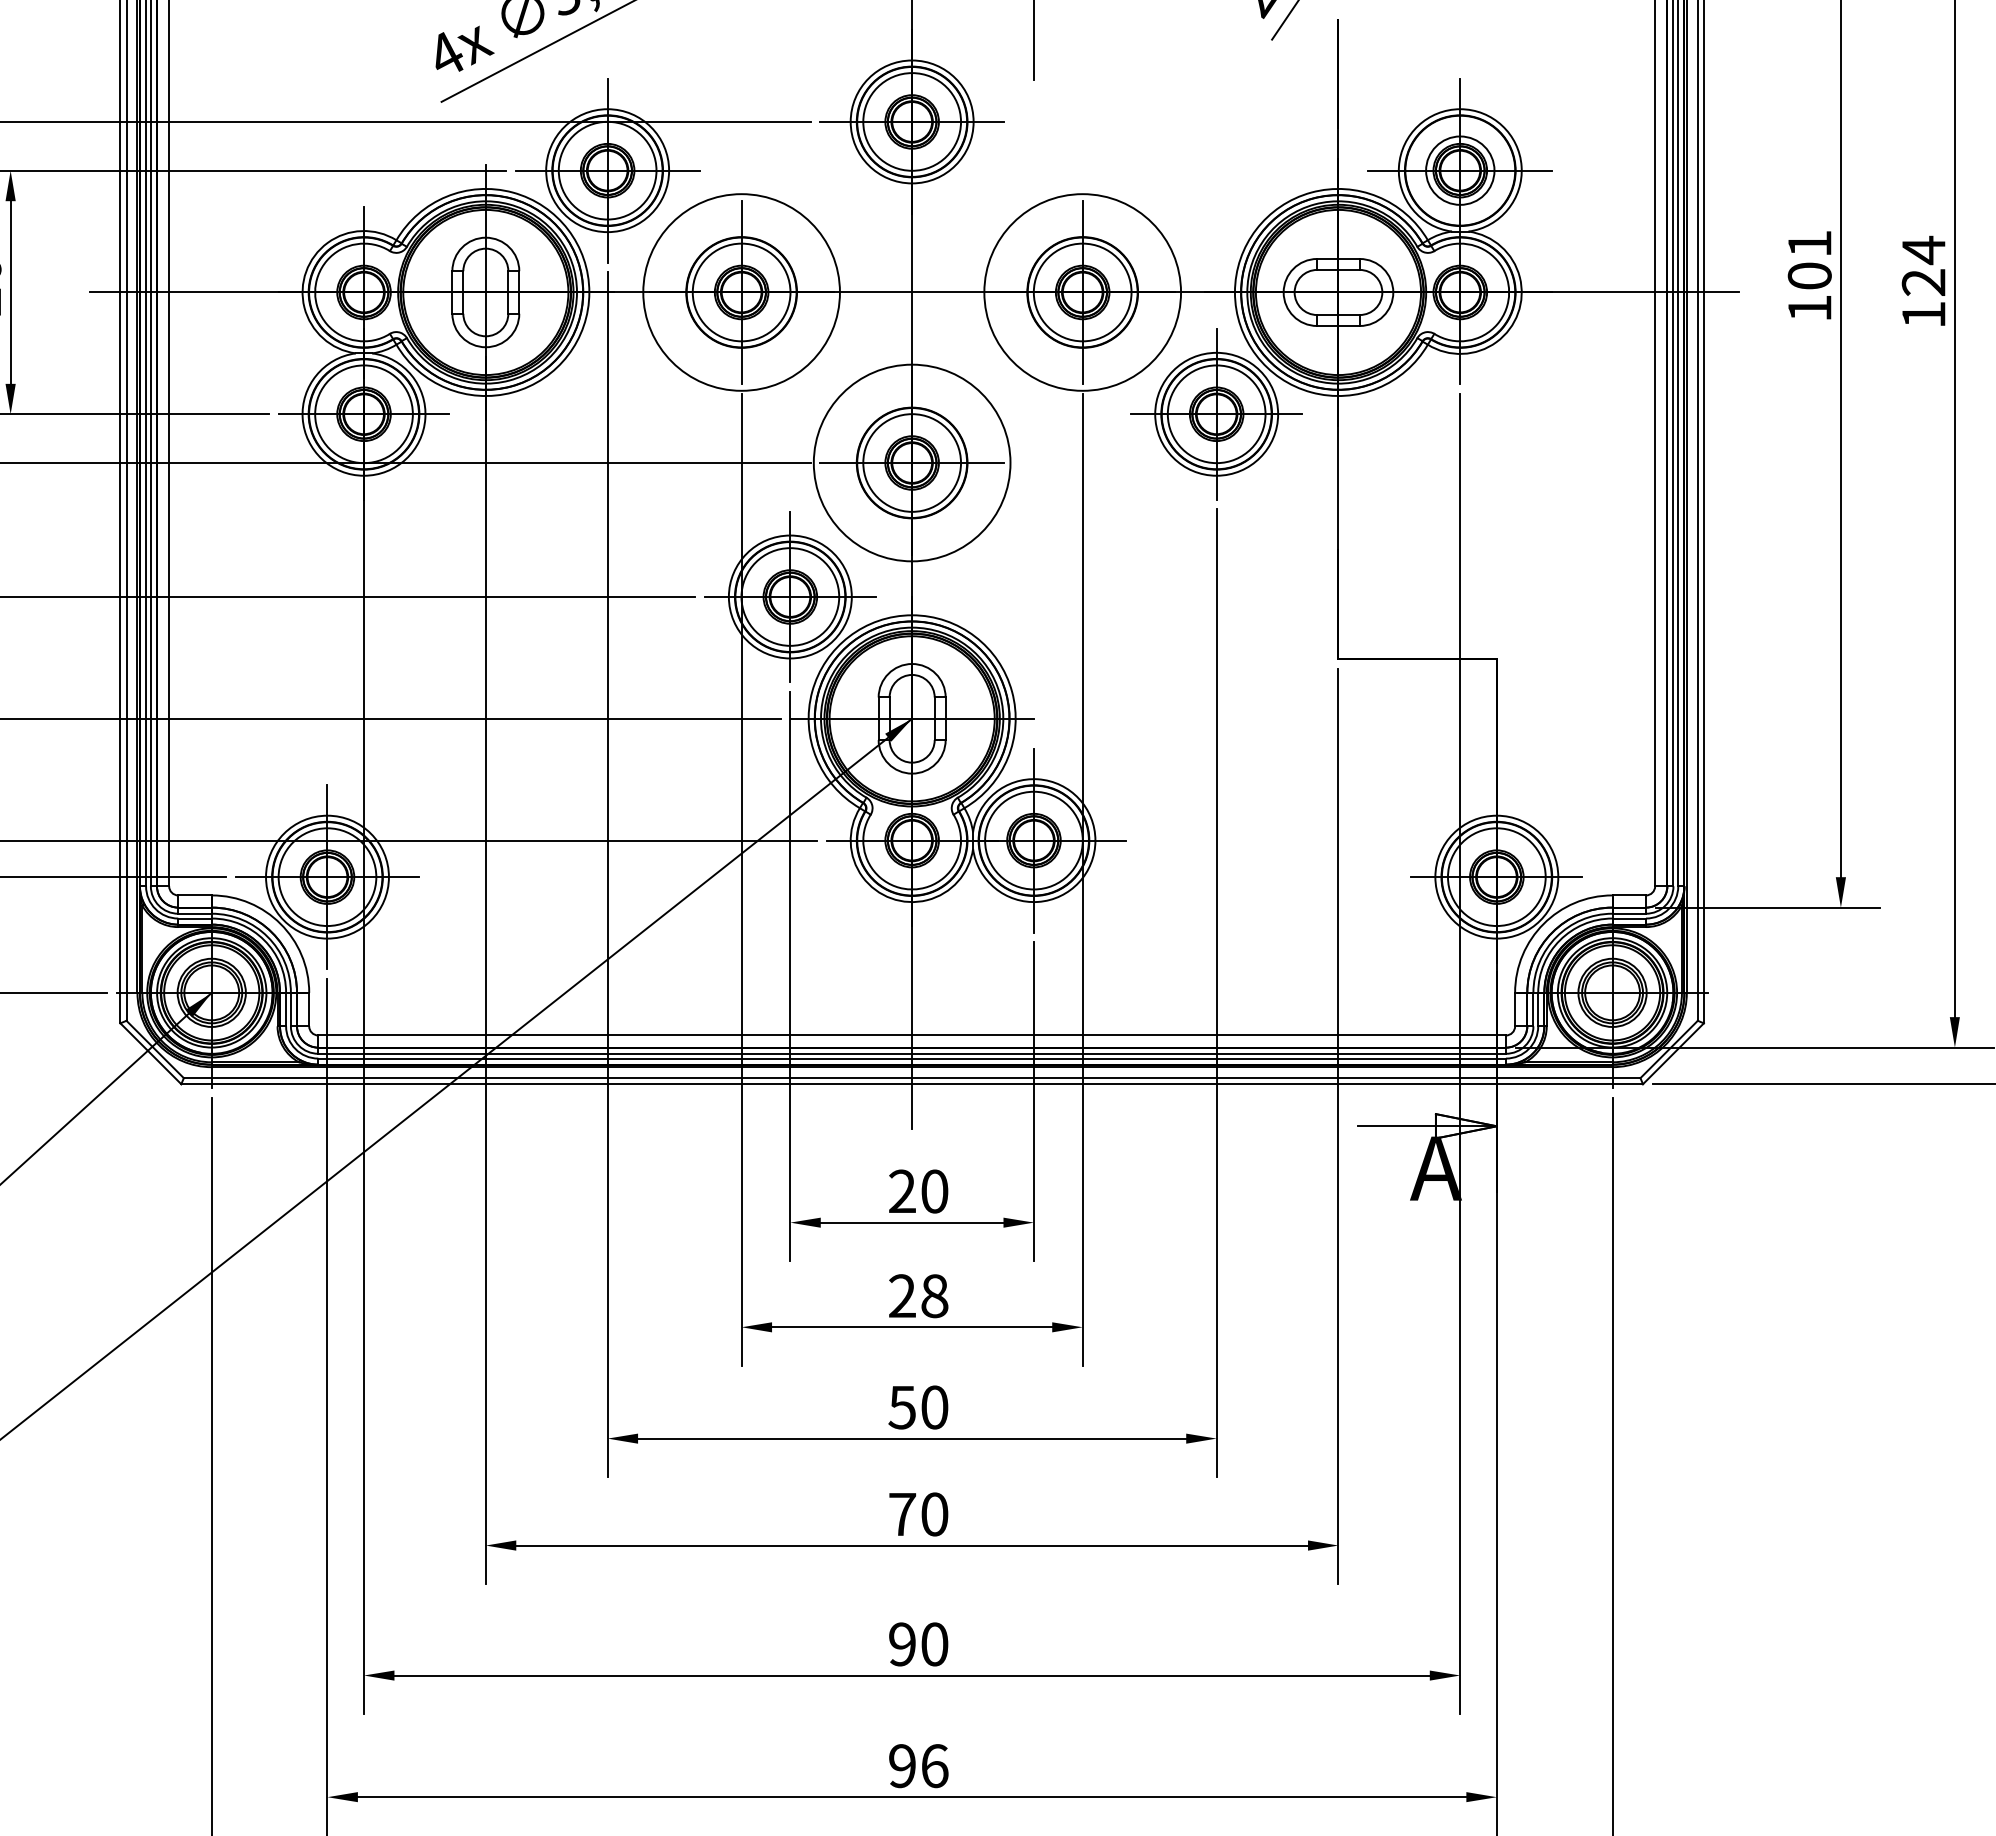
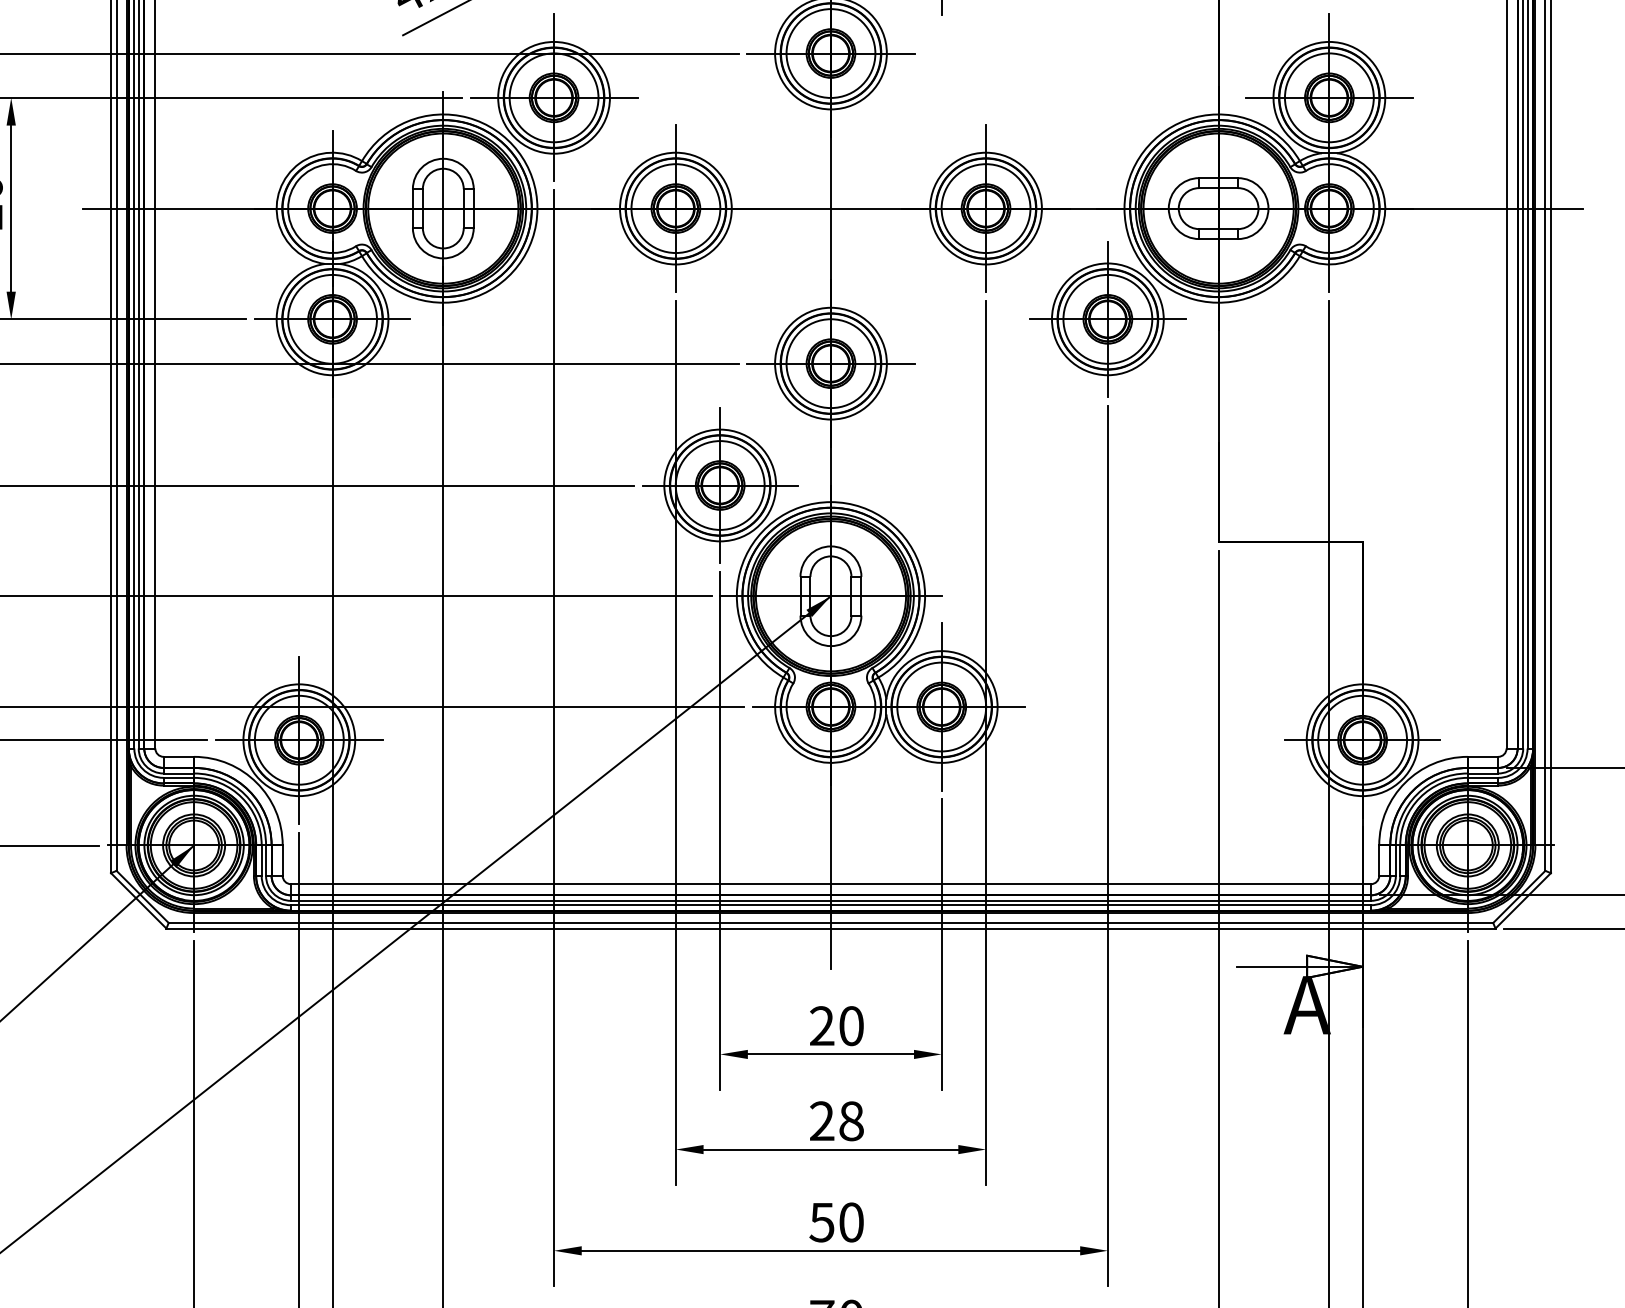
circle: (1460, 170) -> (1329, 97), size x1.43
circle: (741, 292) -> (675, 208), size x0.62
circle: (1082, 292) -> (985, 208), size x0.62
circle: (911, 462) -> (830, 363), size x0.62

